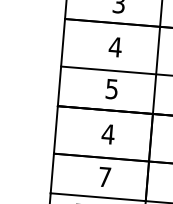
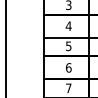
text: (107, 133) -> (68, 67), 4 -> 6

